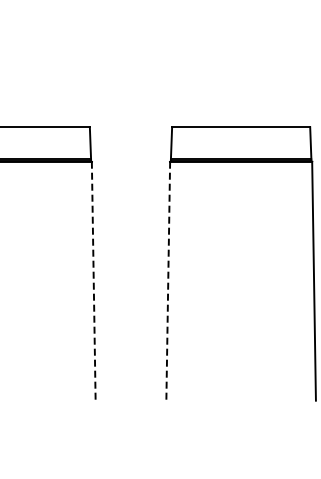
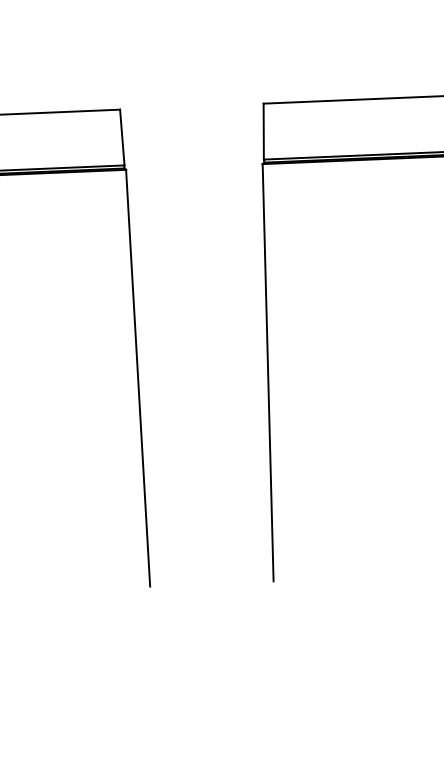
line: (93, 281) -> (137, 378), dashed -> solid
line: (168, 281) -> (268, 373), dashed -> solid

